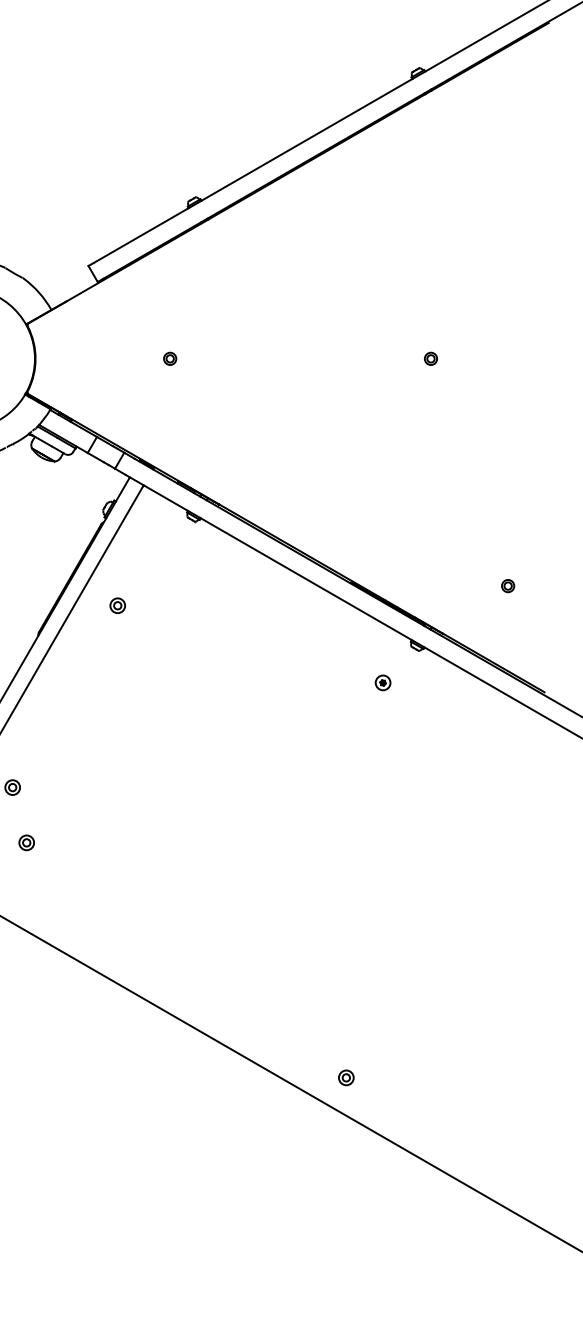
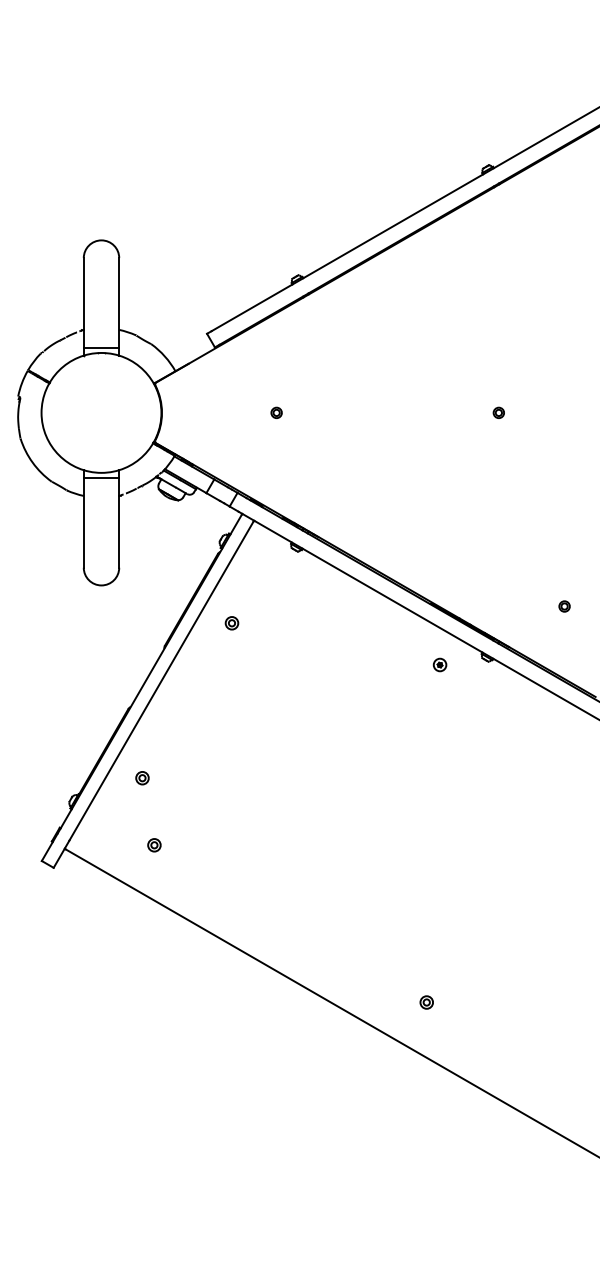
part: (382, 682) -> (439, 664), moved
part: (26, 843) -> (154, 845), moved
part: (346, 1077) -> (426, 1002), moved

